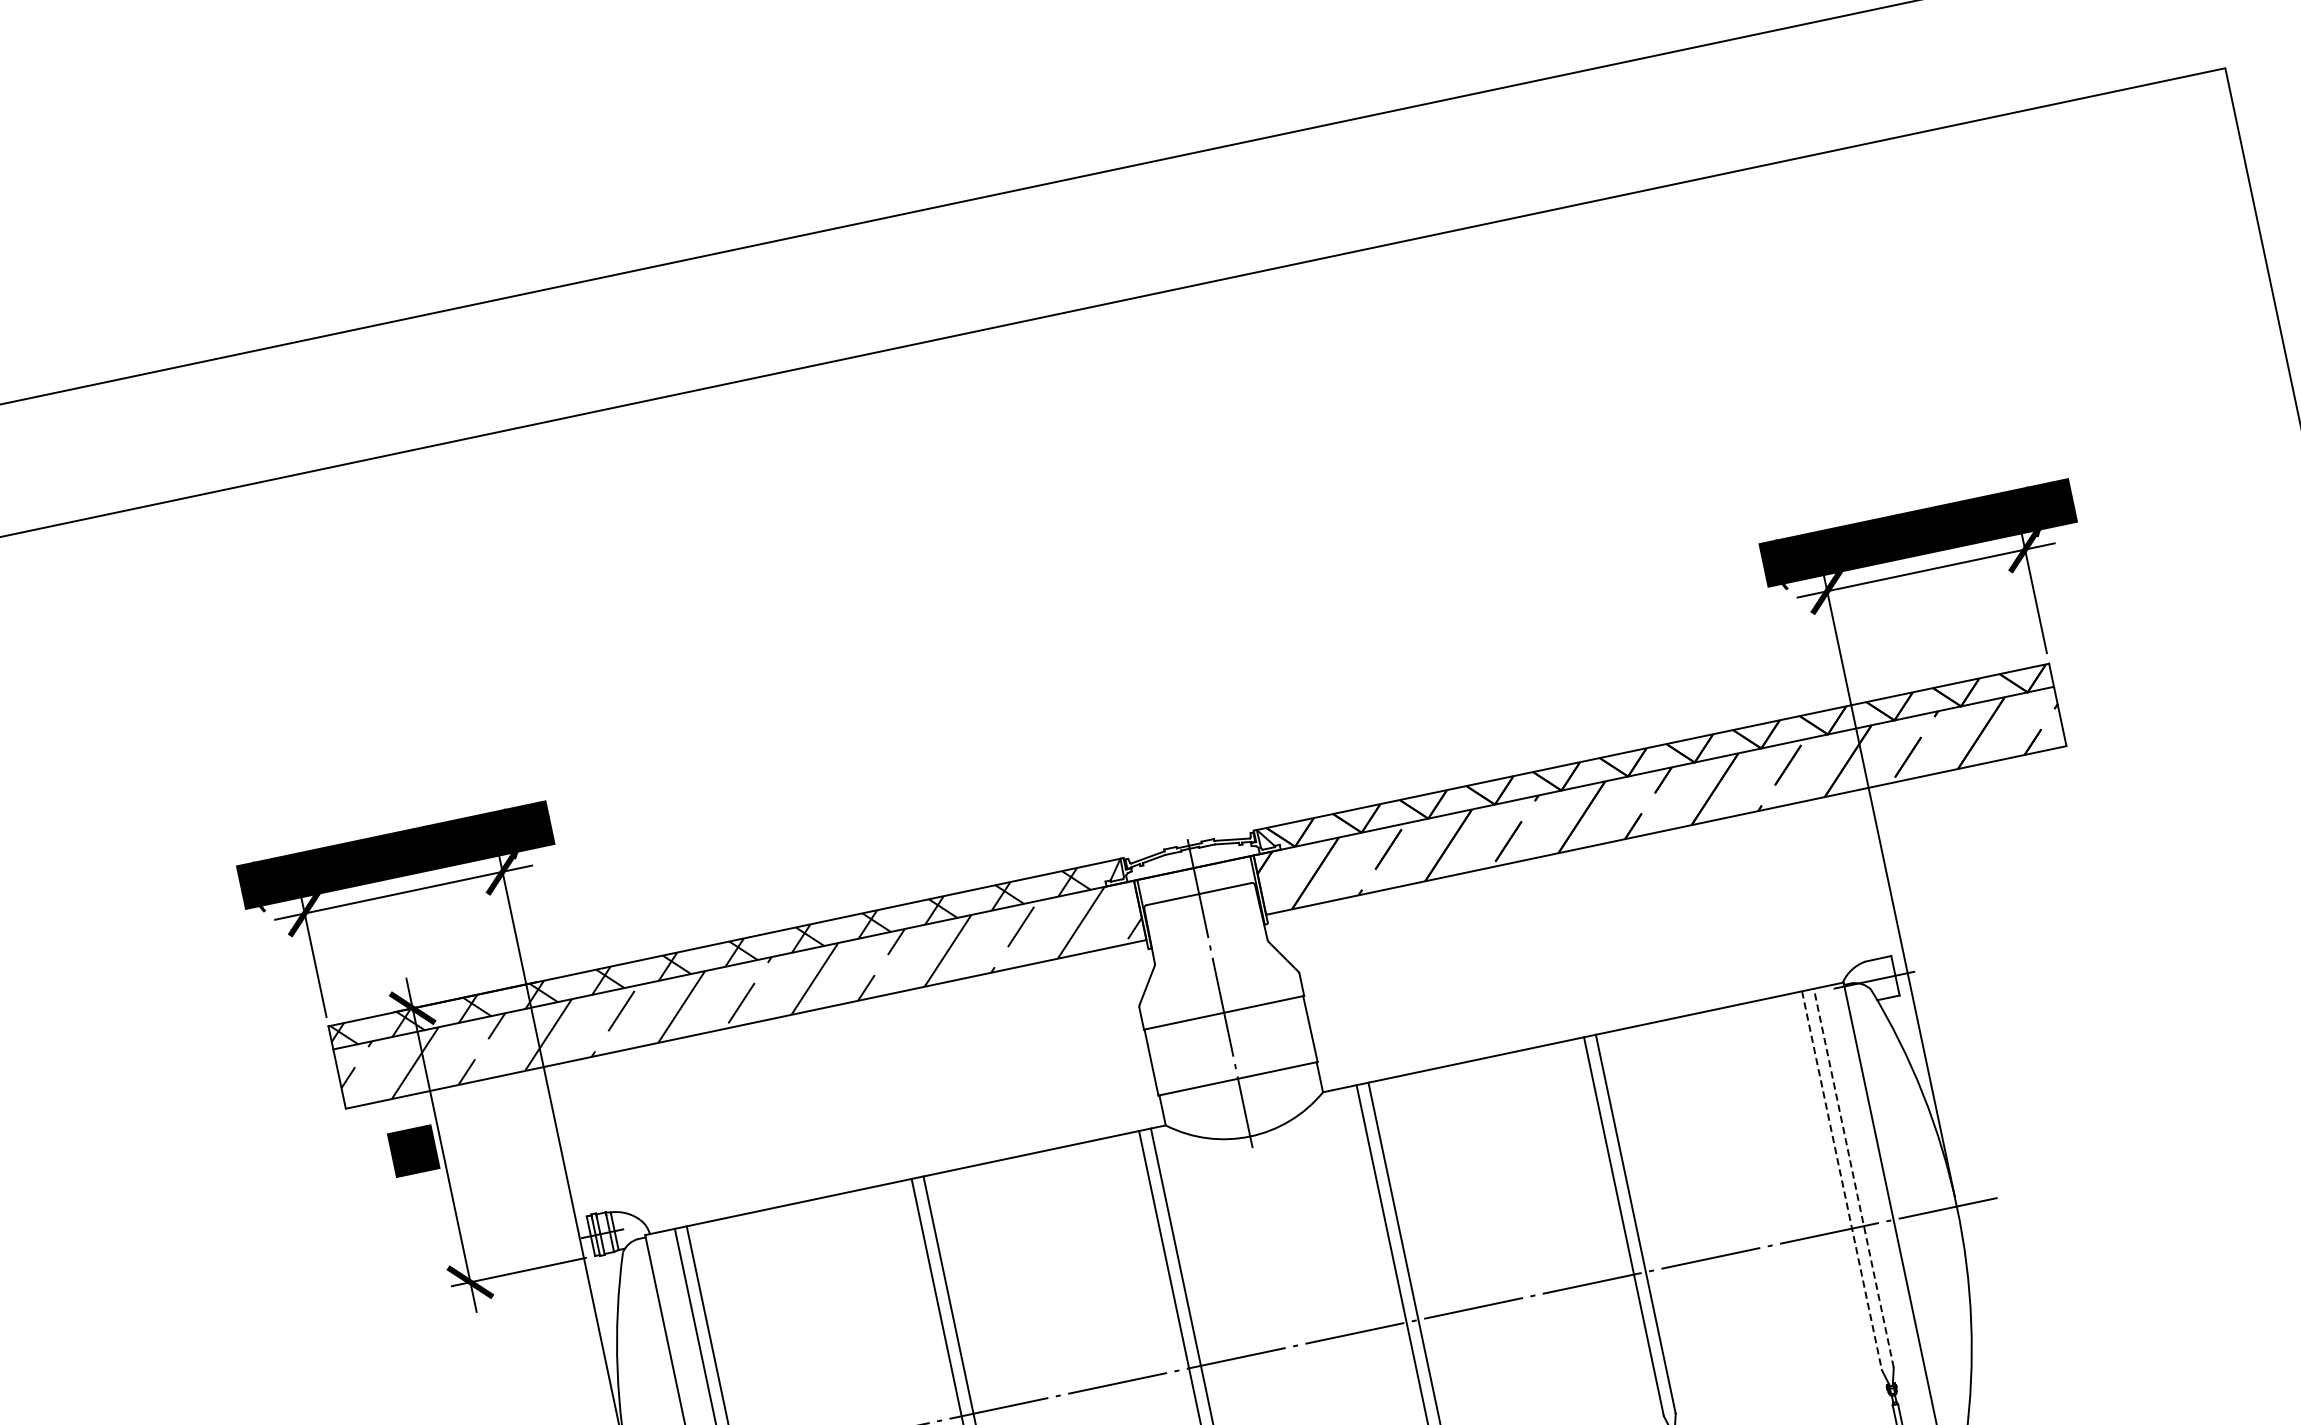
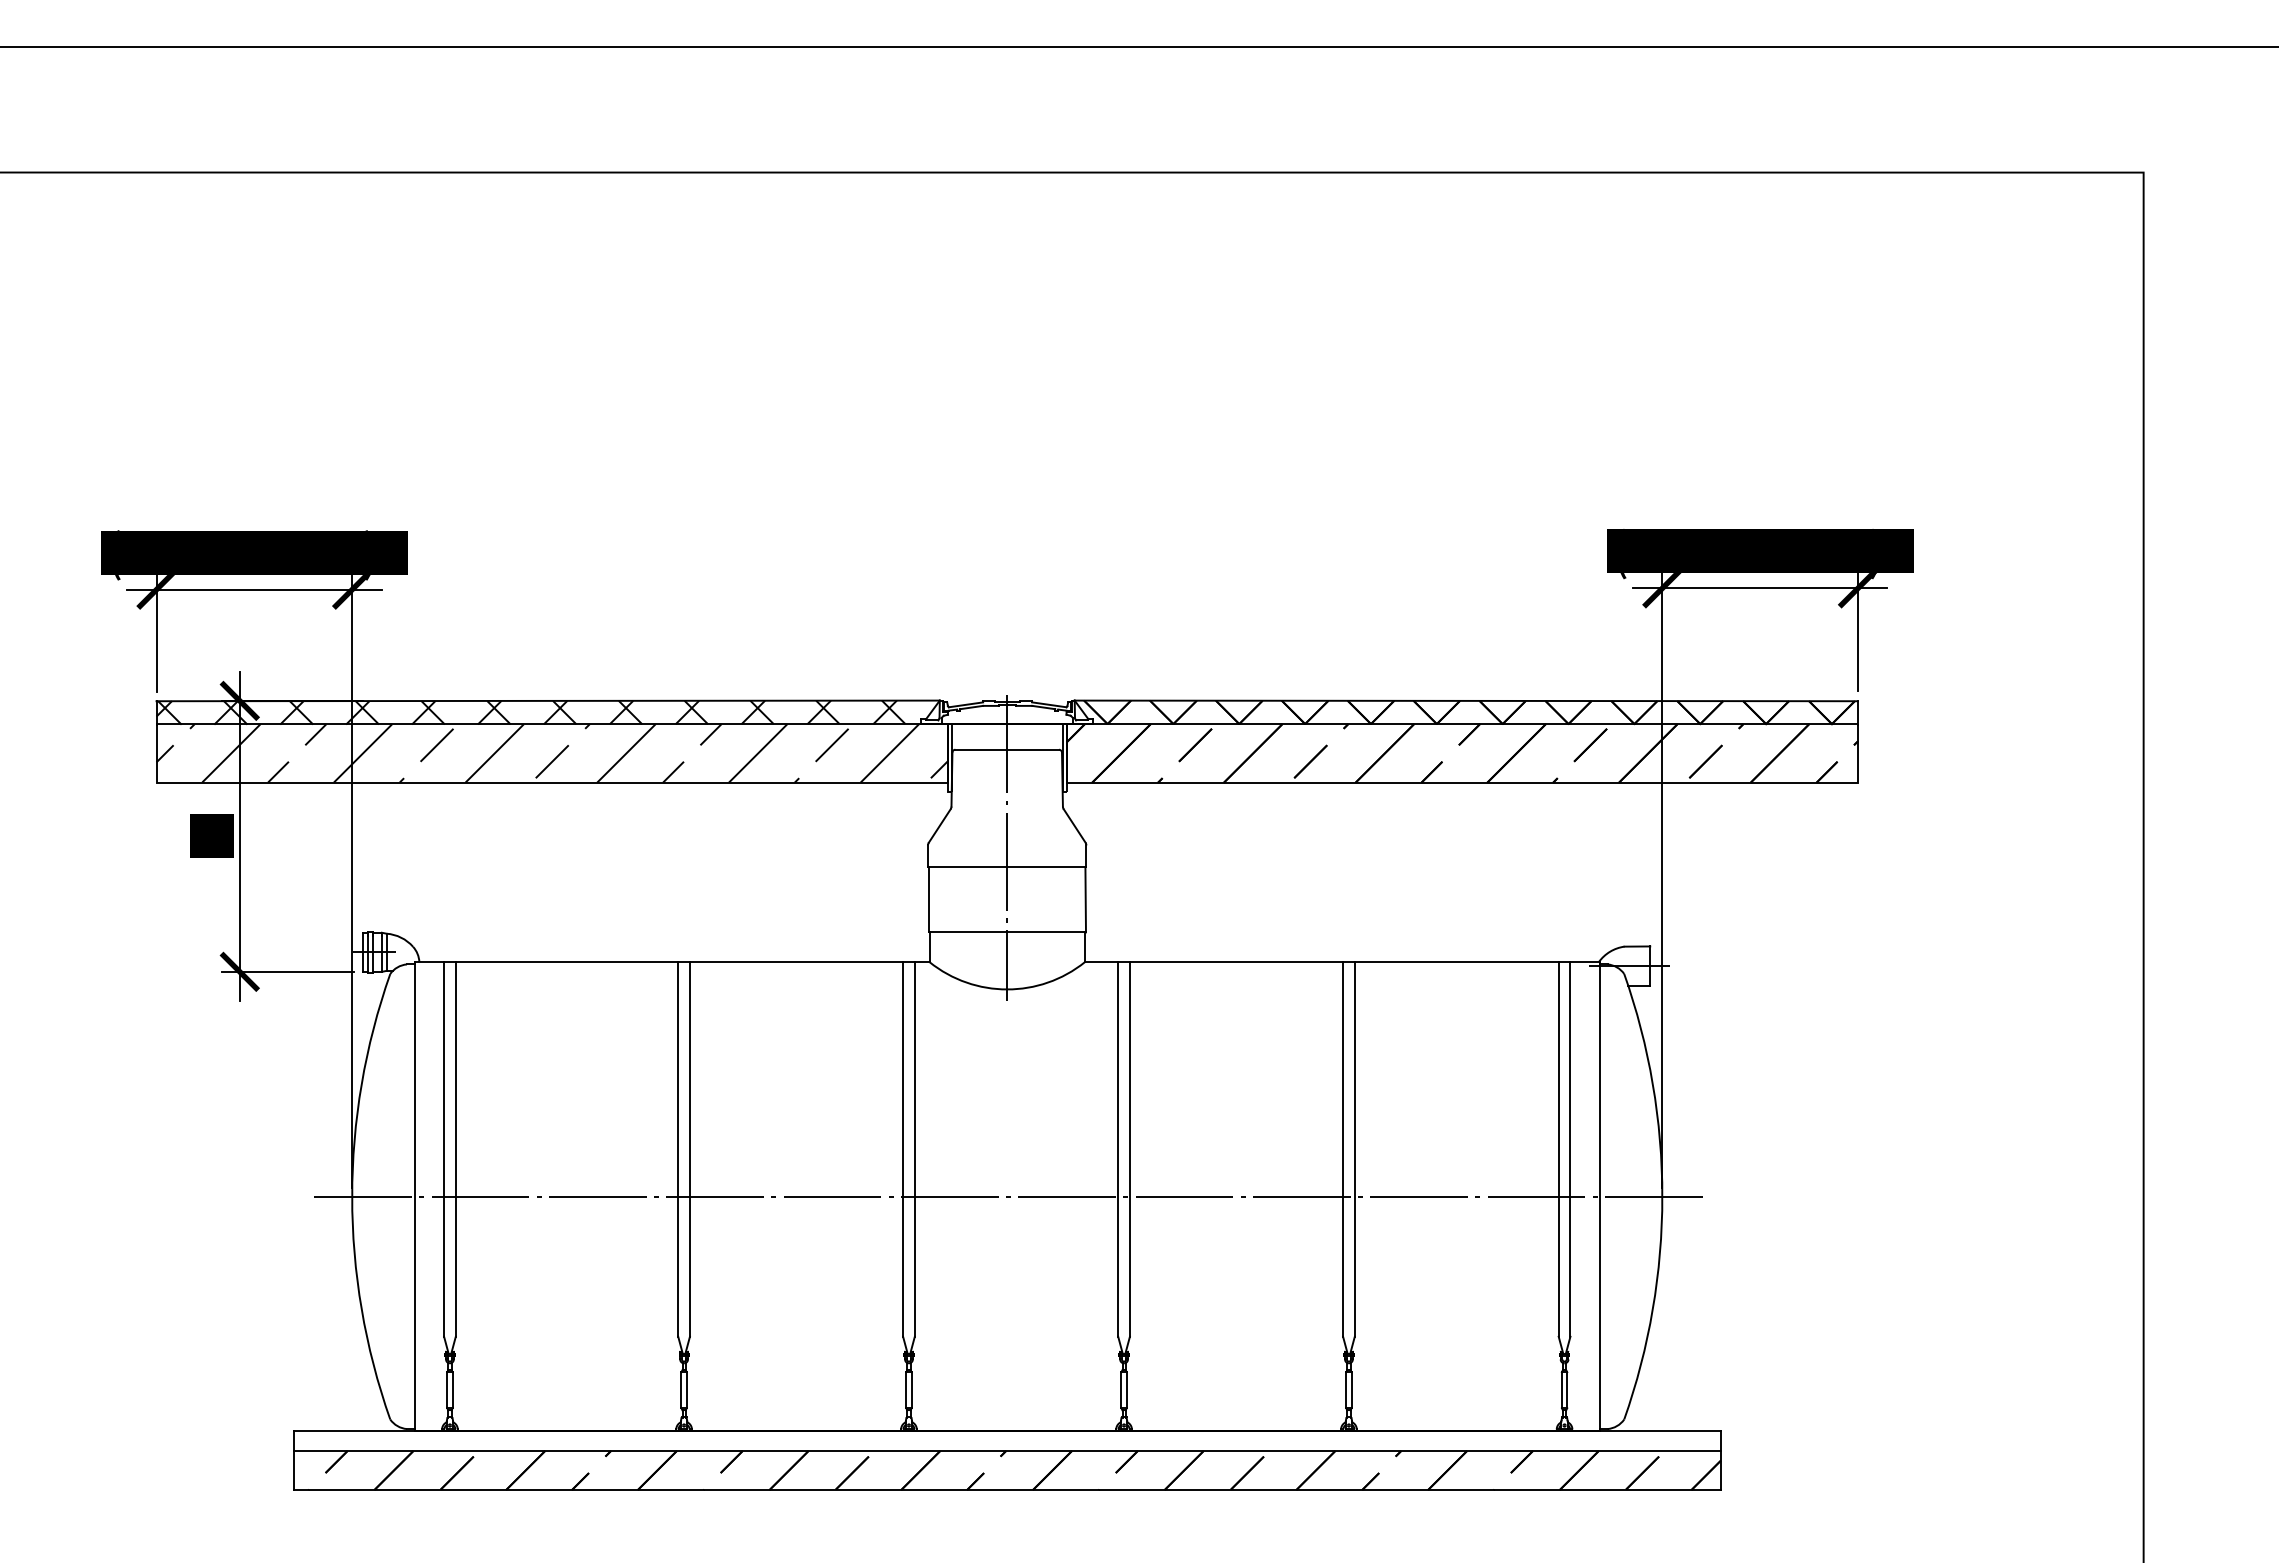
line: (1853, 1177) -> (1570, 1148), dashed -> solid
line: (1841, 1180) -> (1558, 1149), dashed -> solid

